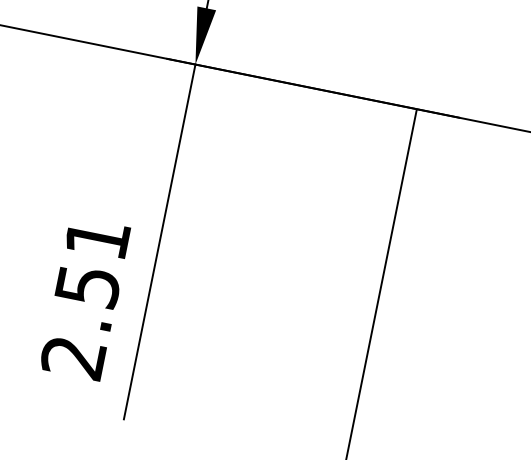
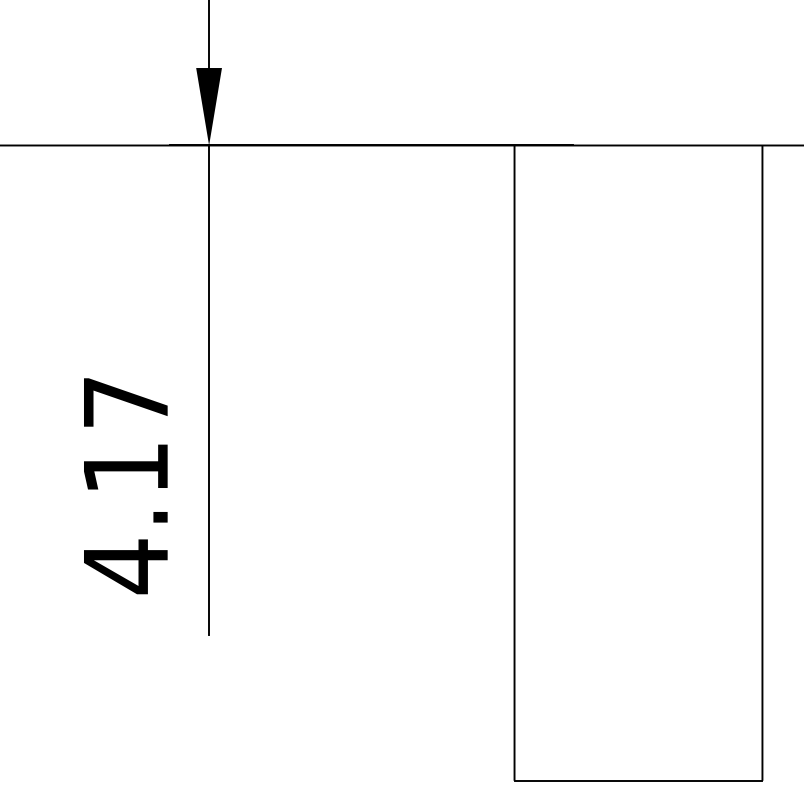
text: (85, 299) -> (125, 486), 2.51 -> 4.17

